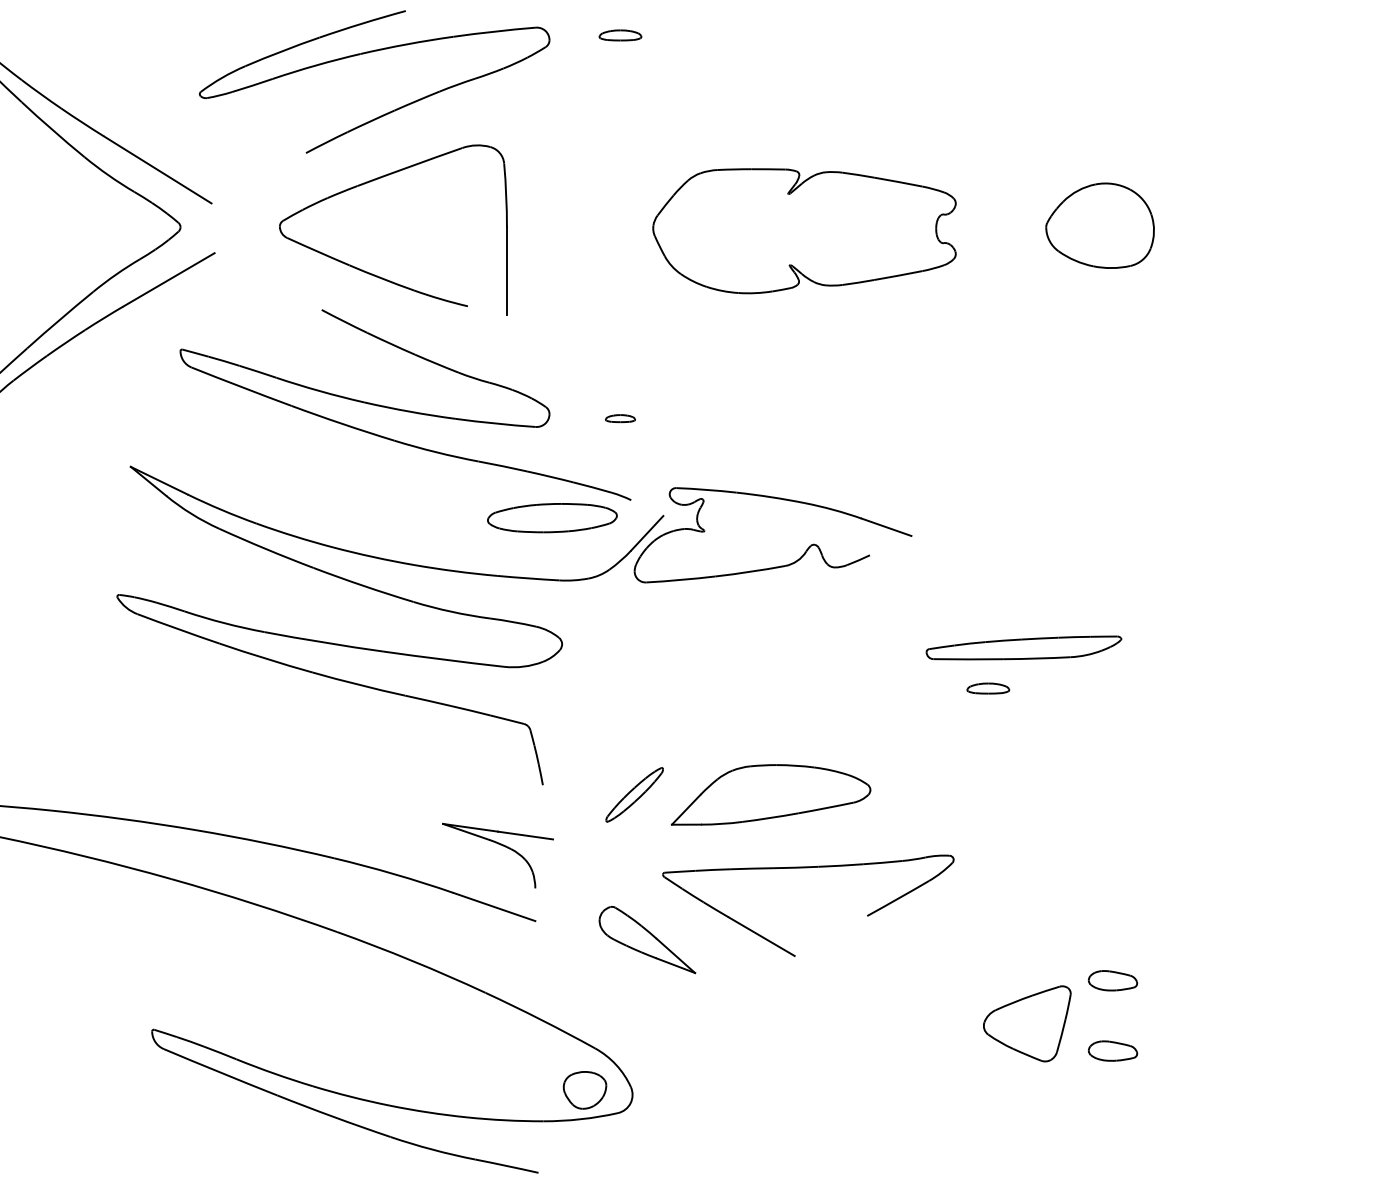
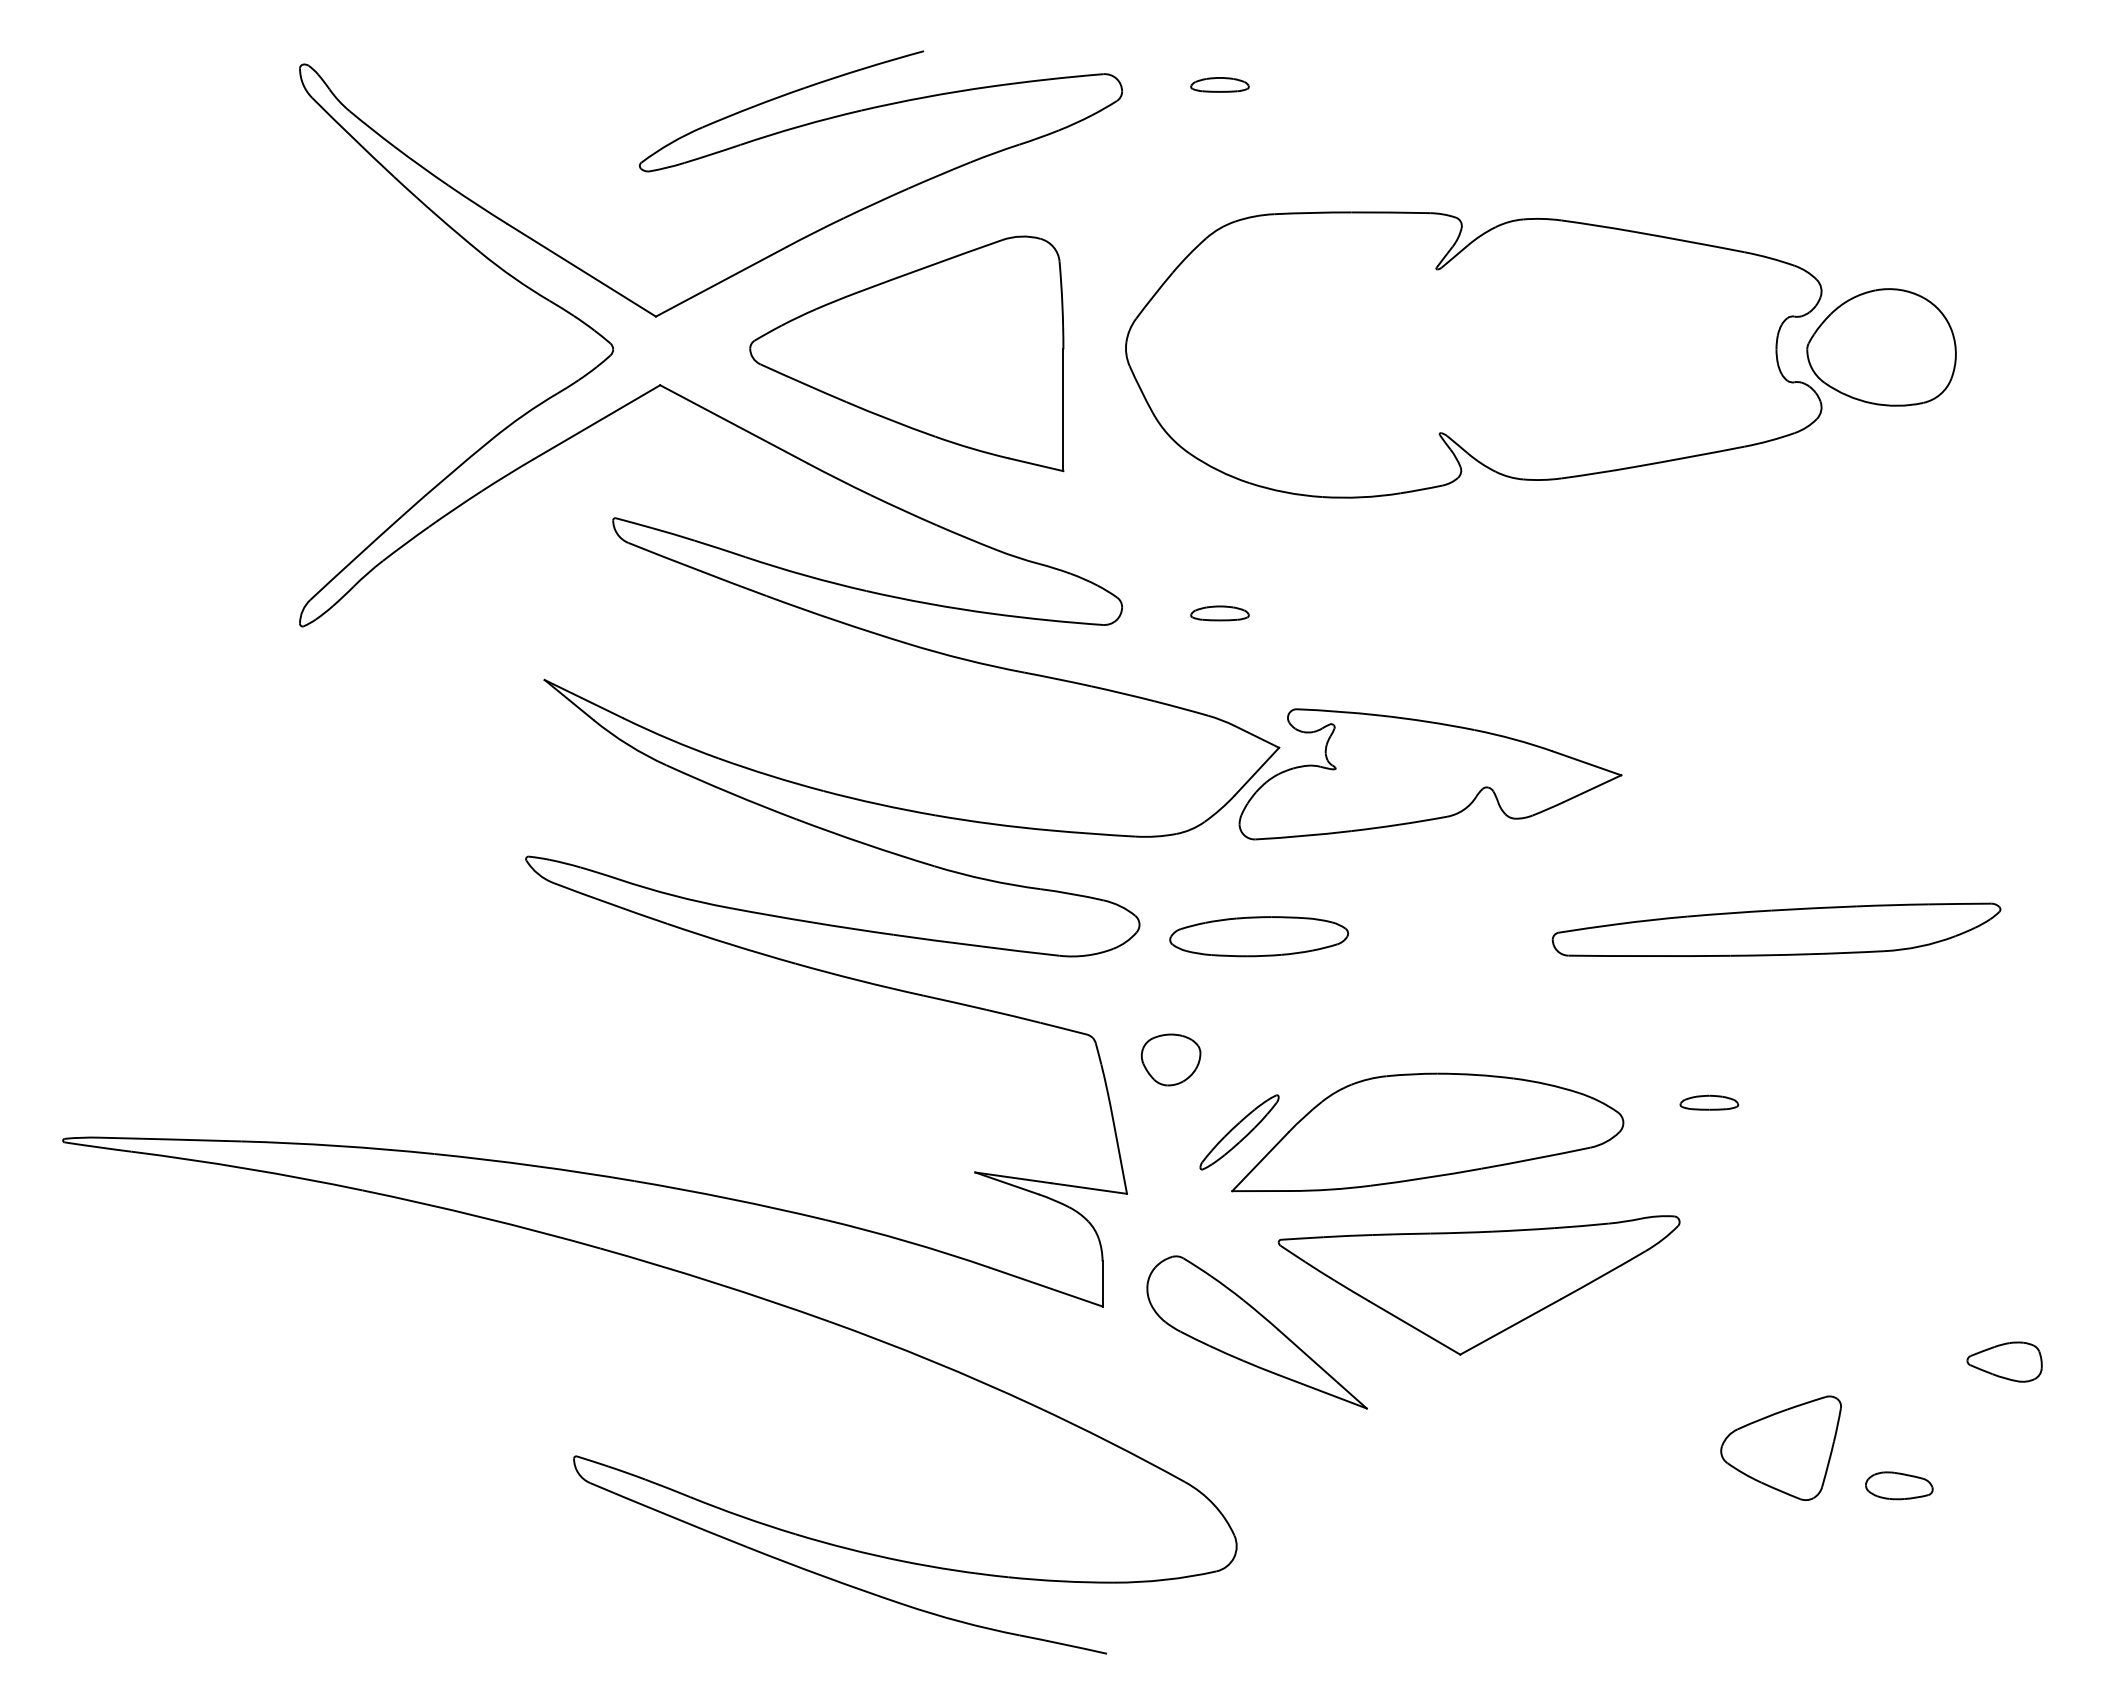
line: (258, 177) -> (720, 281), added
part: (804, 230) -> (1473, 354), size x1.67
line: (267, 281) -> (733, 424), added
line: (487, 310) -> (1036, 464), added
part: (620, 418) -> (1219, 613), size x1.43
line: (646, 507) -> (1256, 736), added
part: (551, 517) -> (1258, 936), moved
line: (890, 545) -> (1592, 788), added
part: (1023, 647) -> (1776, 929), size x1.67
part: (988, 688) -> (1709, 1102), moved
part: (770, 794) -> (1427, 1132), size x1.43
line: (548, 812) -> (1120, 1156), added
line: (535, 904) -> (1102, 1283), added
line: (831, 935) -> (1510, 1326), added
part: (646, 939) -> (1256, 1332), size x1.67
part: (1189, 960) -> (2004, 1361), added
part: (1113, 980) -> (1899, 1388), removed
part: (584, 1090) -> (1170, 1059), moved

